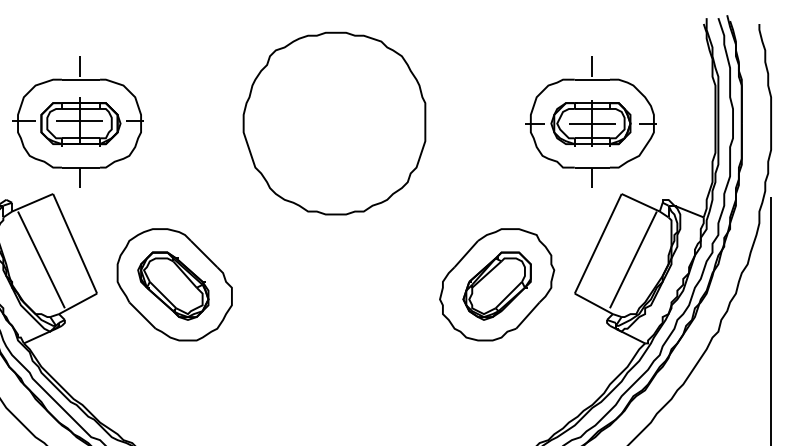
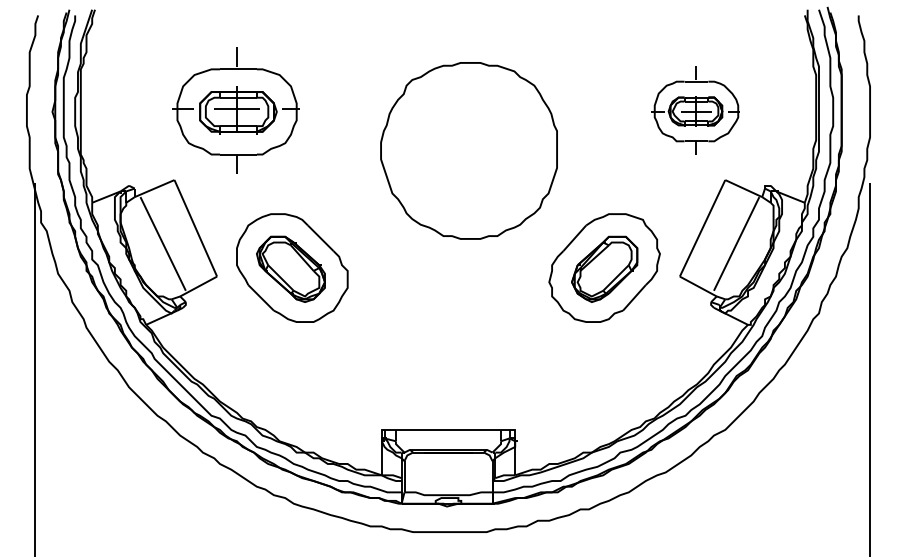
part: (77, 122) -> (235, 110), moved
part: (590, 122) -> (695, 110), size x0.7
part: (333, 123) -> (468, 150), moved

